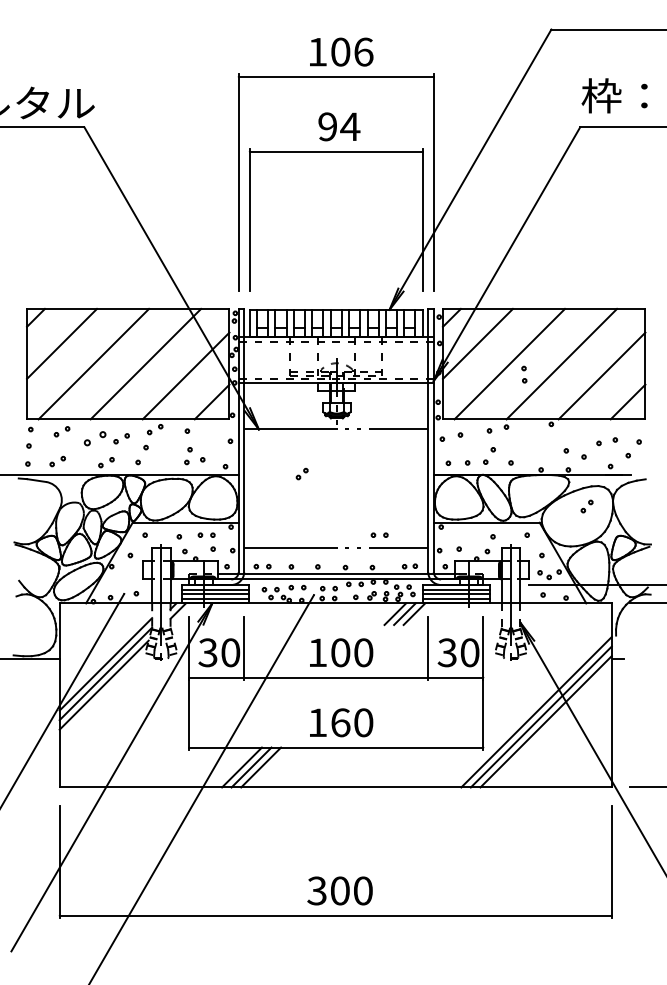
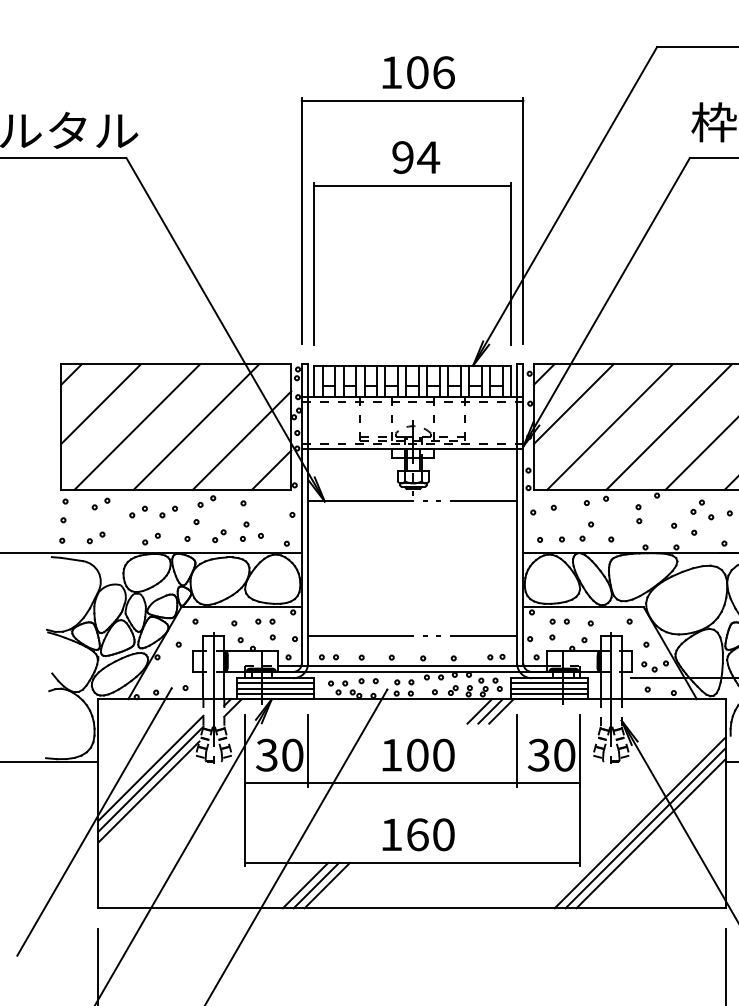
part: (524, 374) -> (639, 513), moved
part: (94, 438) -> (137, 511), size x0.71
part: (301, 473) -> (218, 535), moved
part: (586, 506) -> (697, 507), moved
part: (379, 534) -> (559, 620), moved

